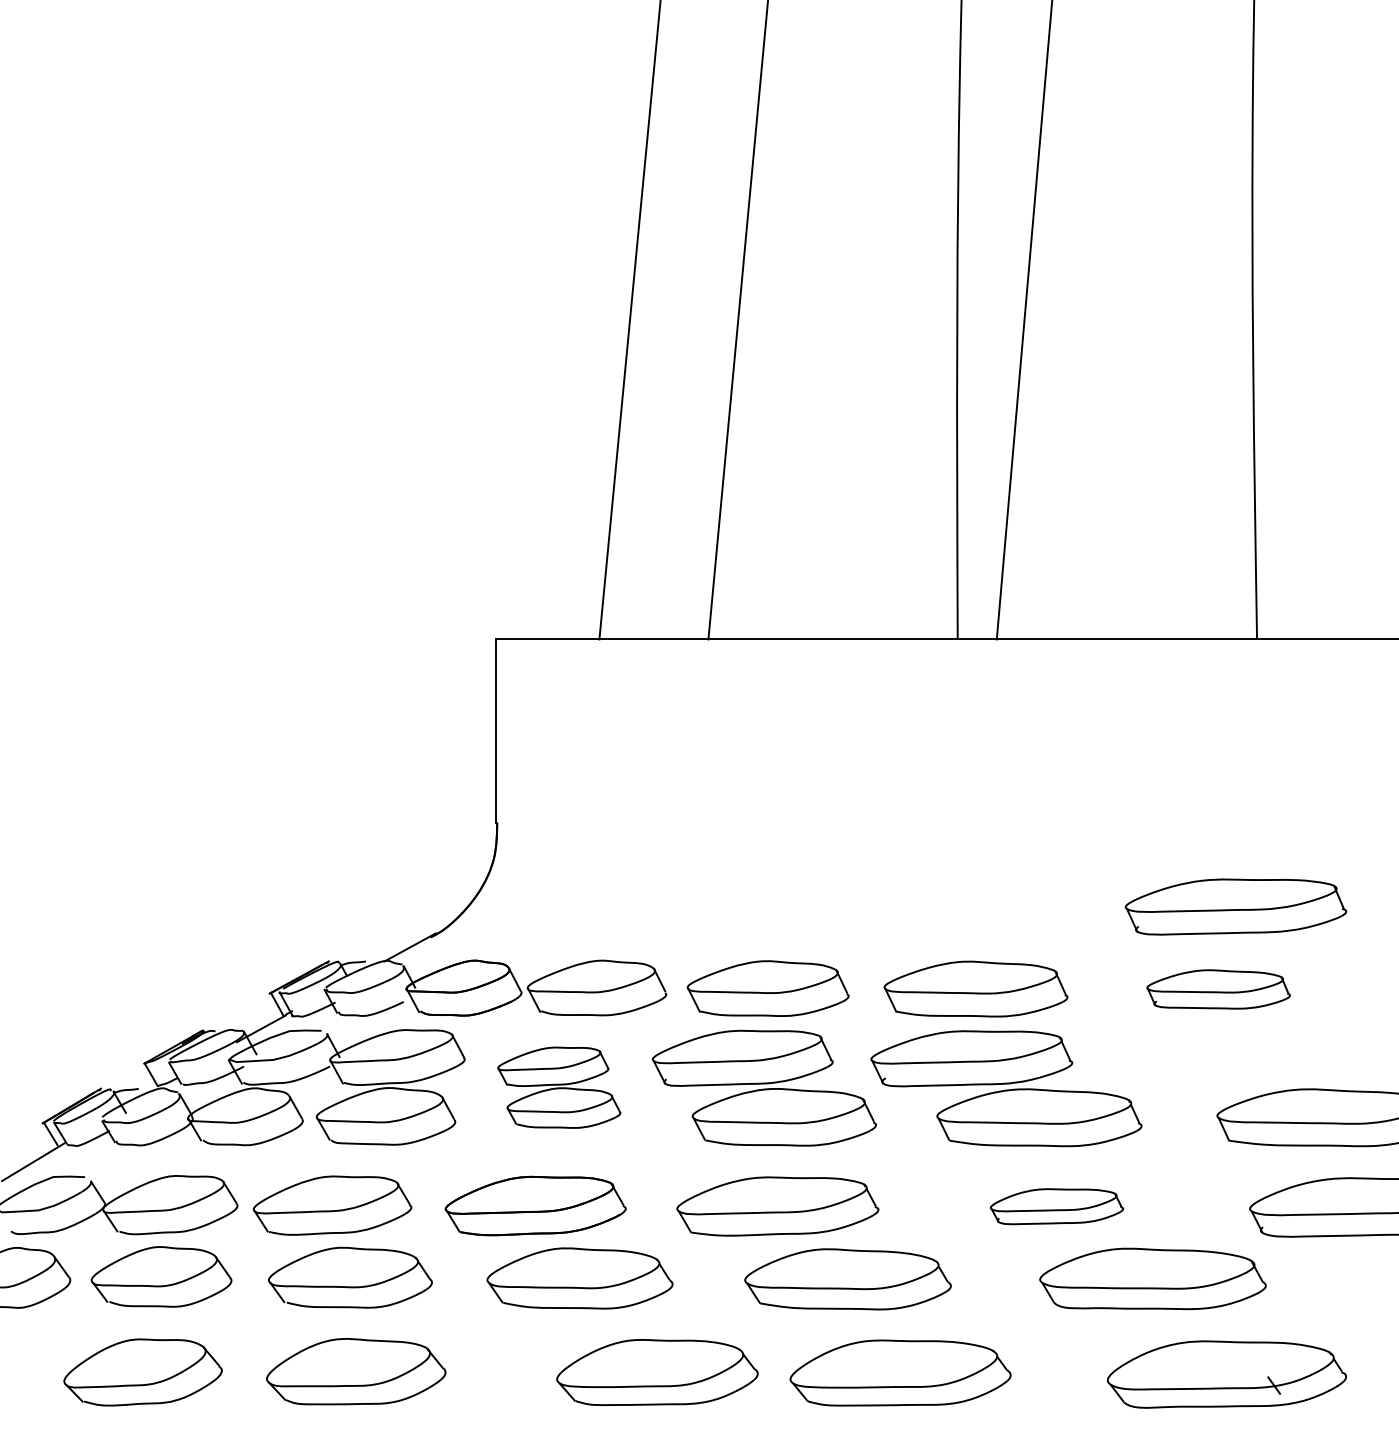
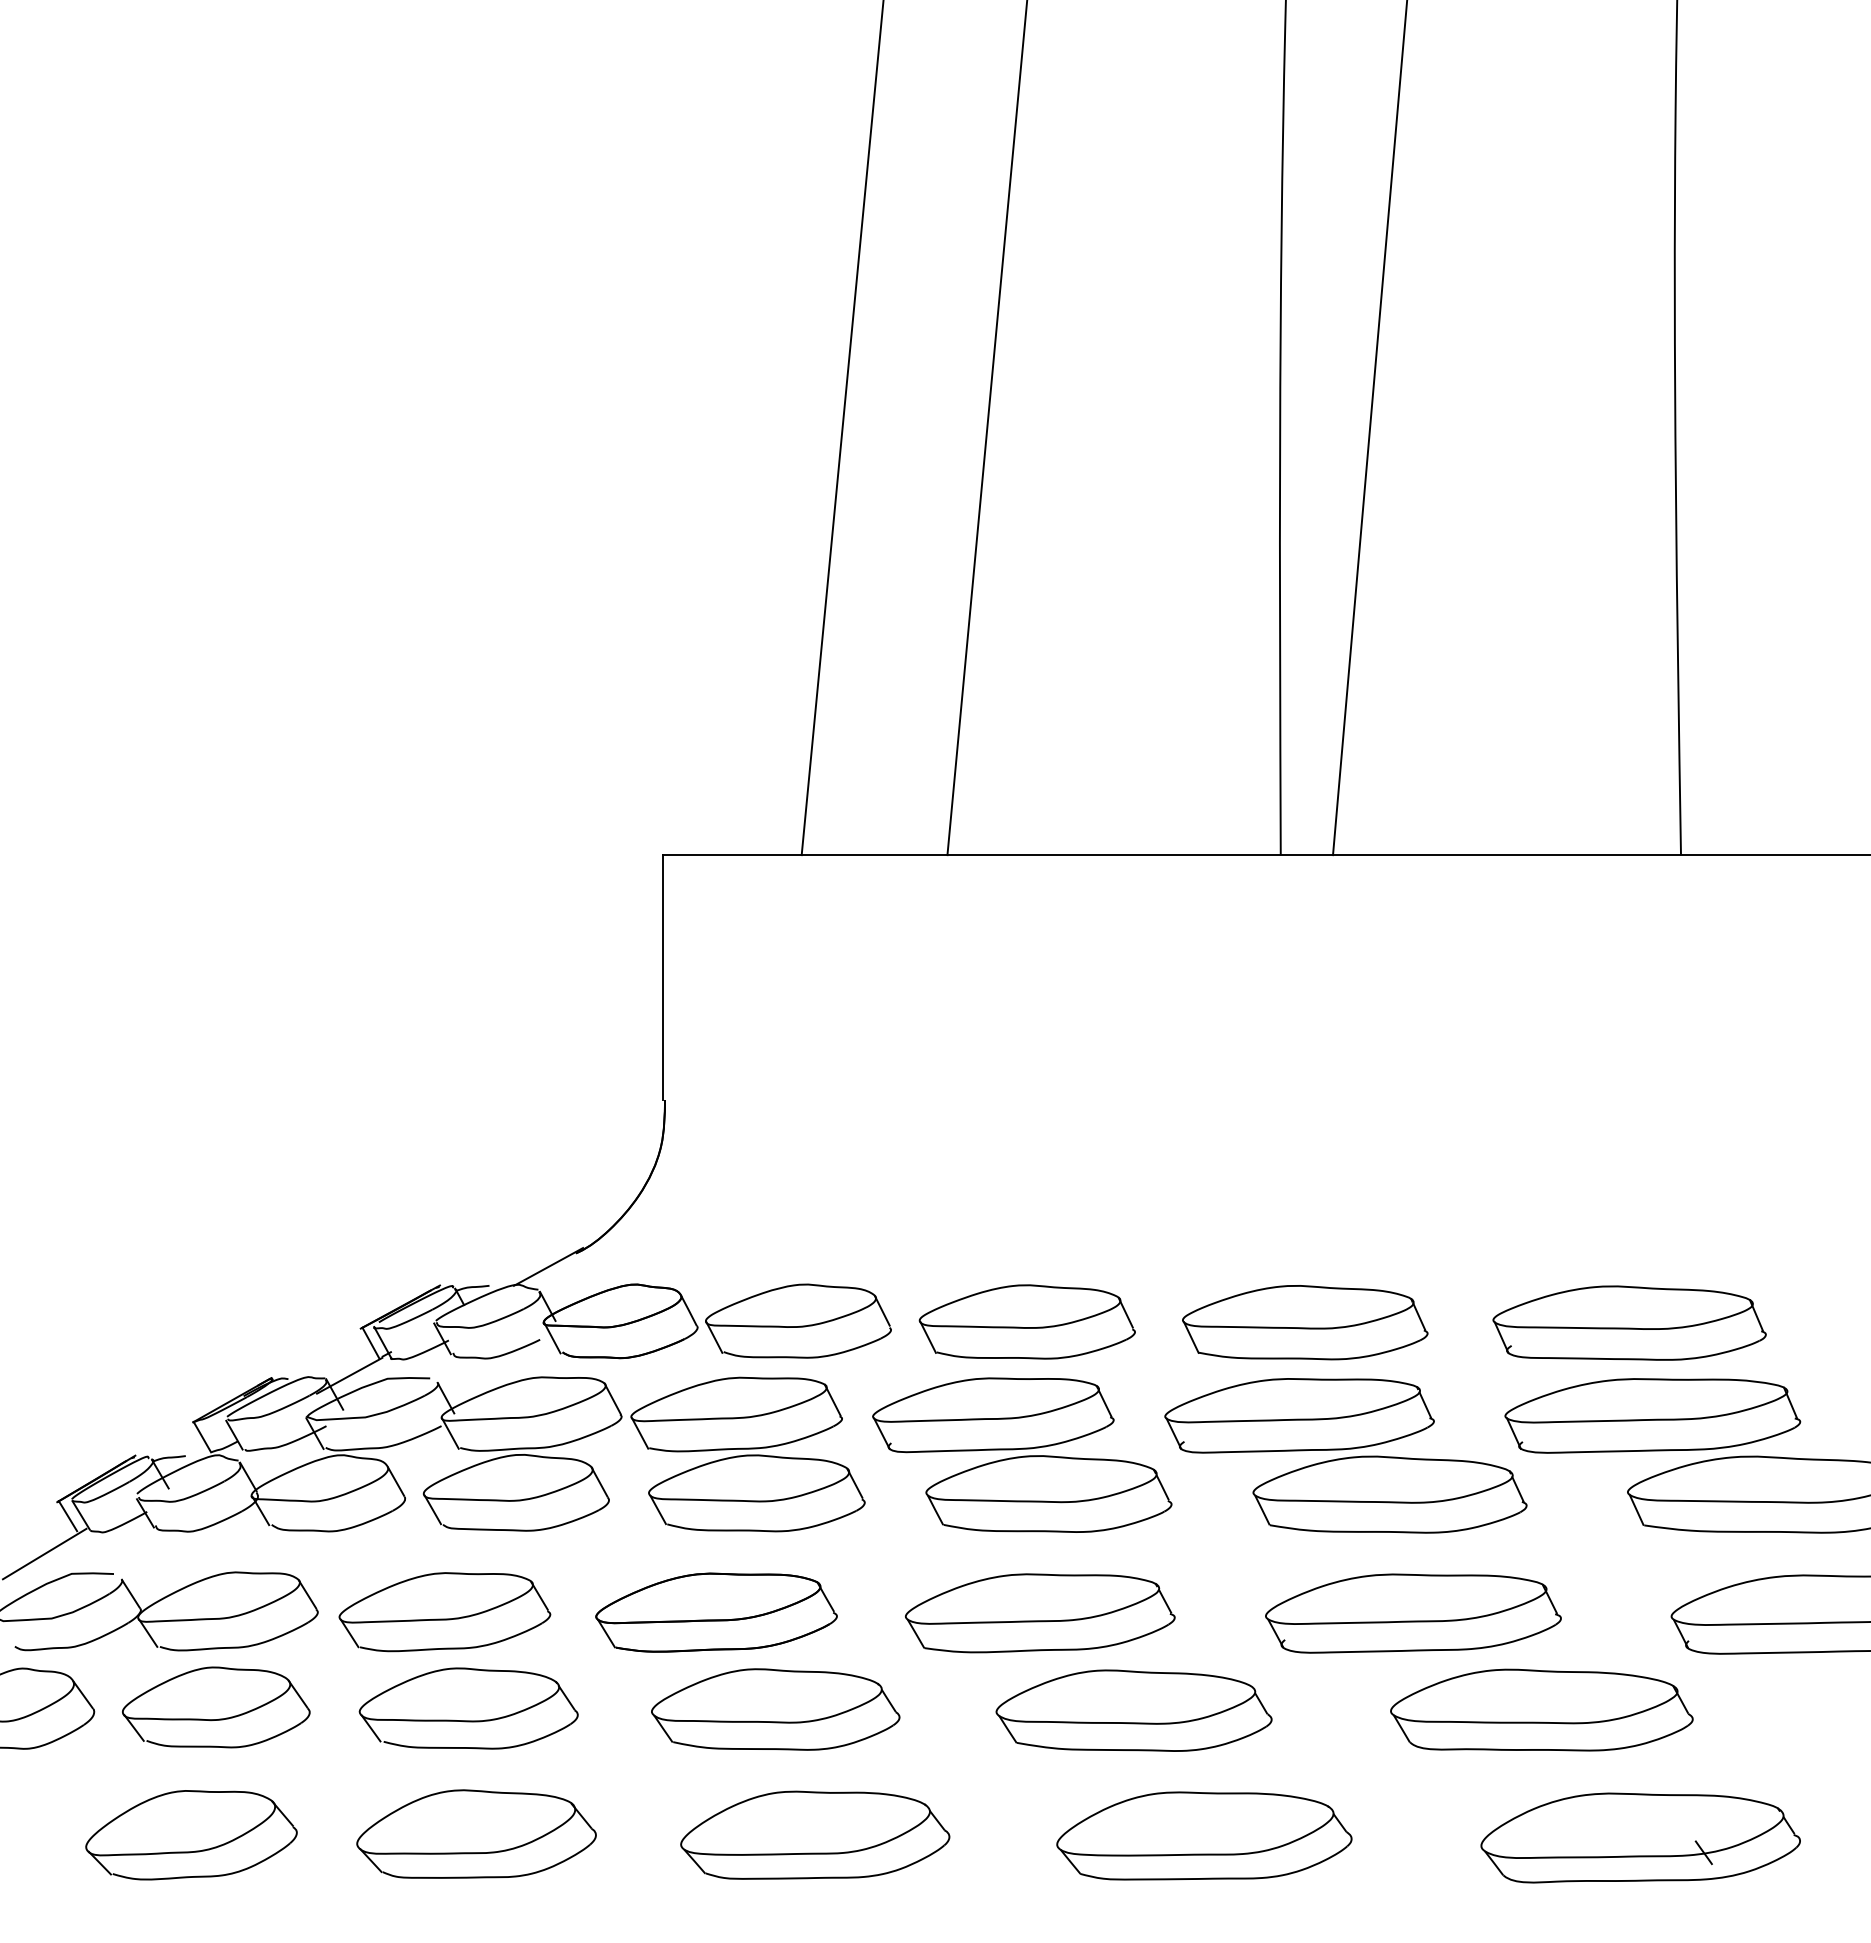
part: (1235, 906) -> (1652, 1415), moved
part: (1218, 989) -> (1629, 1322), size x1.43
part: (558, 1087) -> (747, 1454), size x1.43
part: (1056, 1206) -> (1413, 1613), size x1.67
part: (657, 1371) -> (815, 1834), moved

